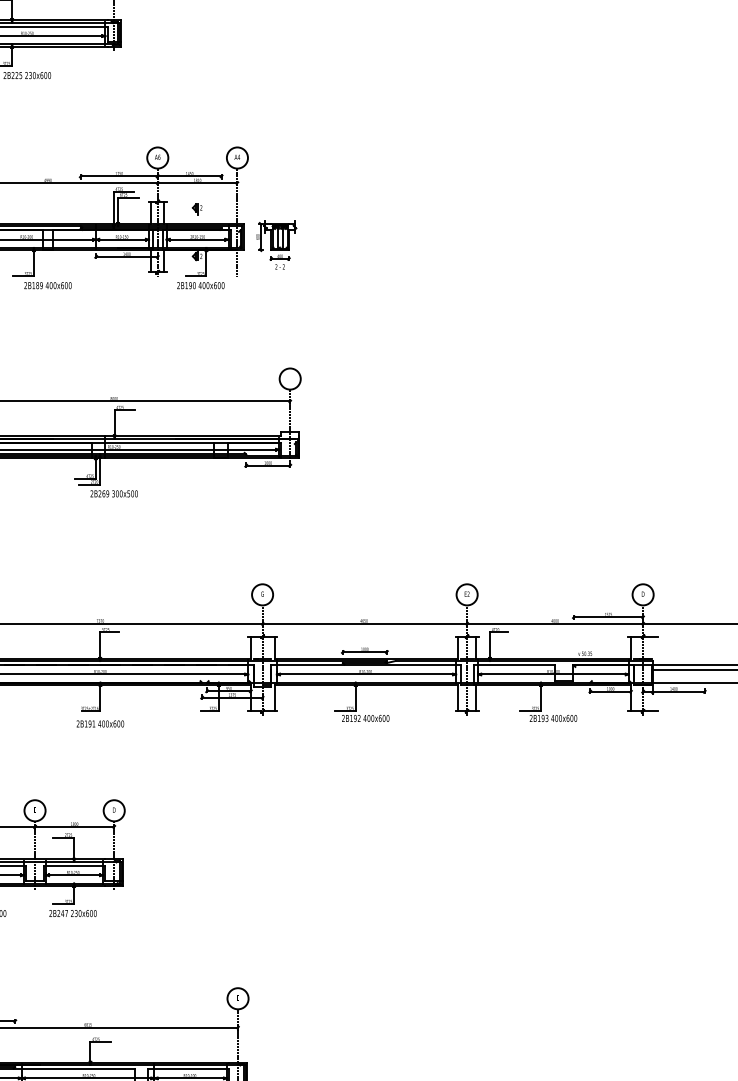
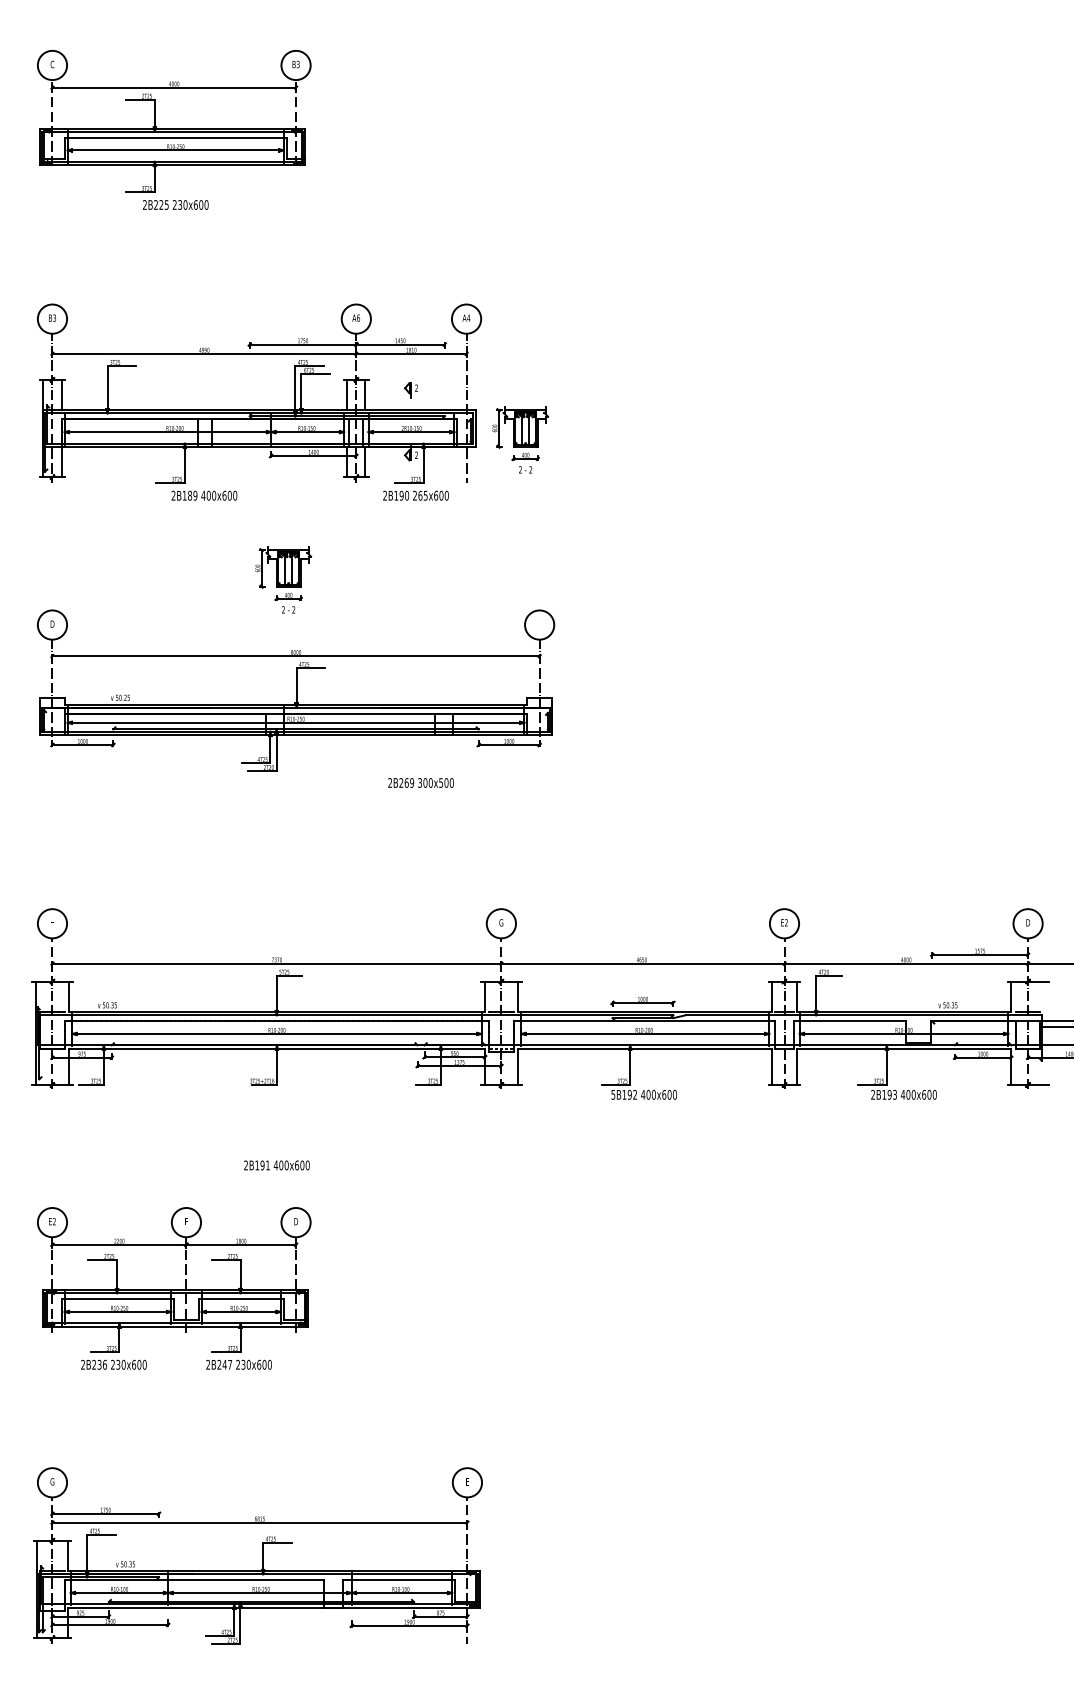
text: (203, 285) -> (419, 495), 400x600 -> 265x600
part: (105, 346) -> (283, 579), added
text: (113, 493) -> (420, 782), moved
text: (343, 718) -> (613, 1094), 2B192 -> 5B192
text: (100, 724) -> (276, 1165), moved

